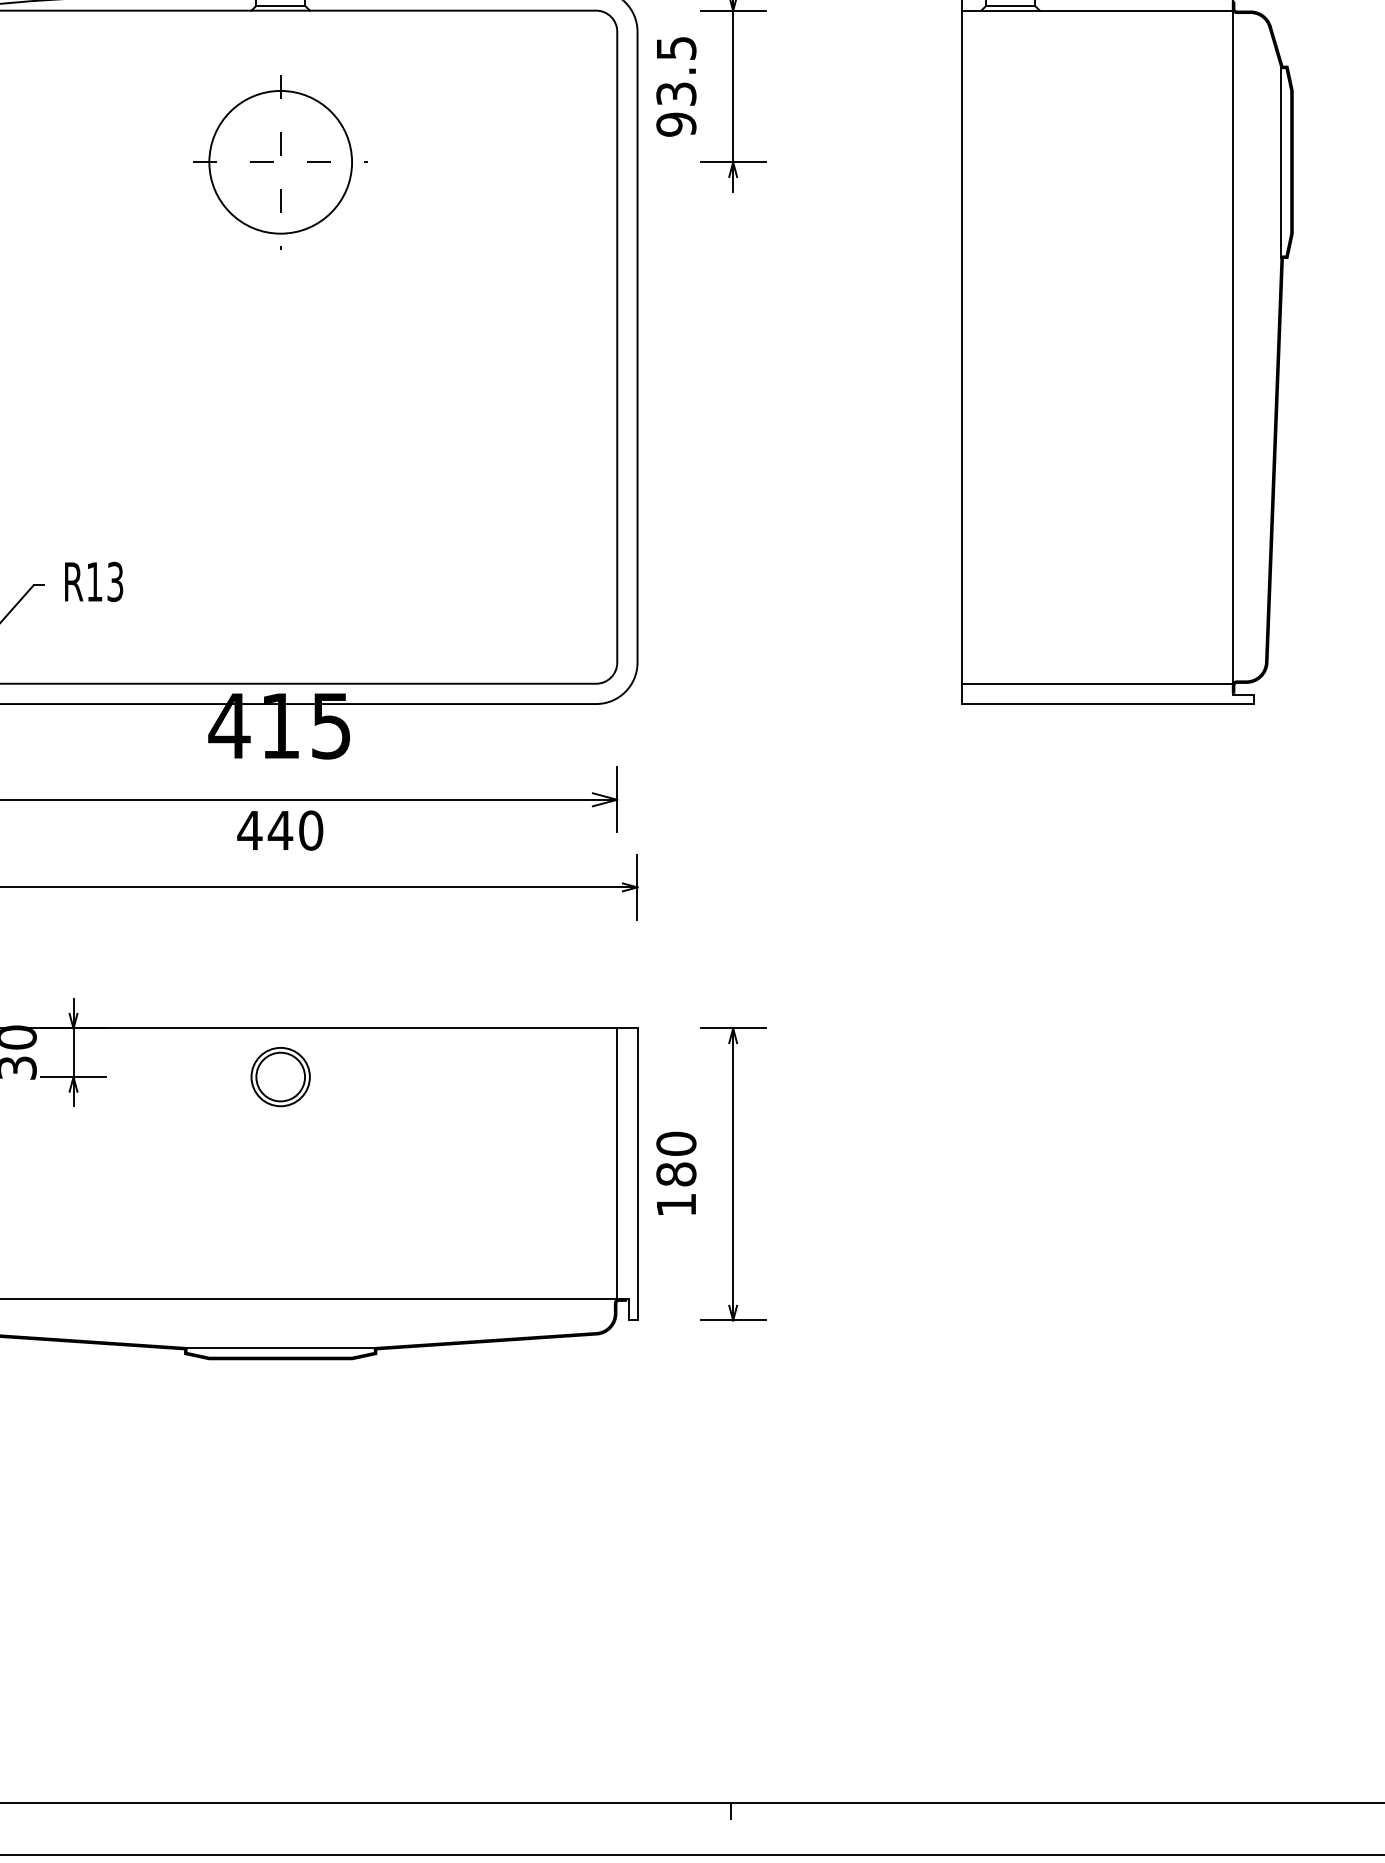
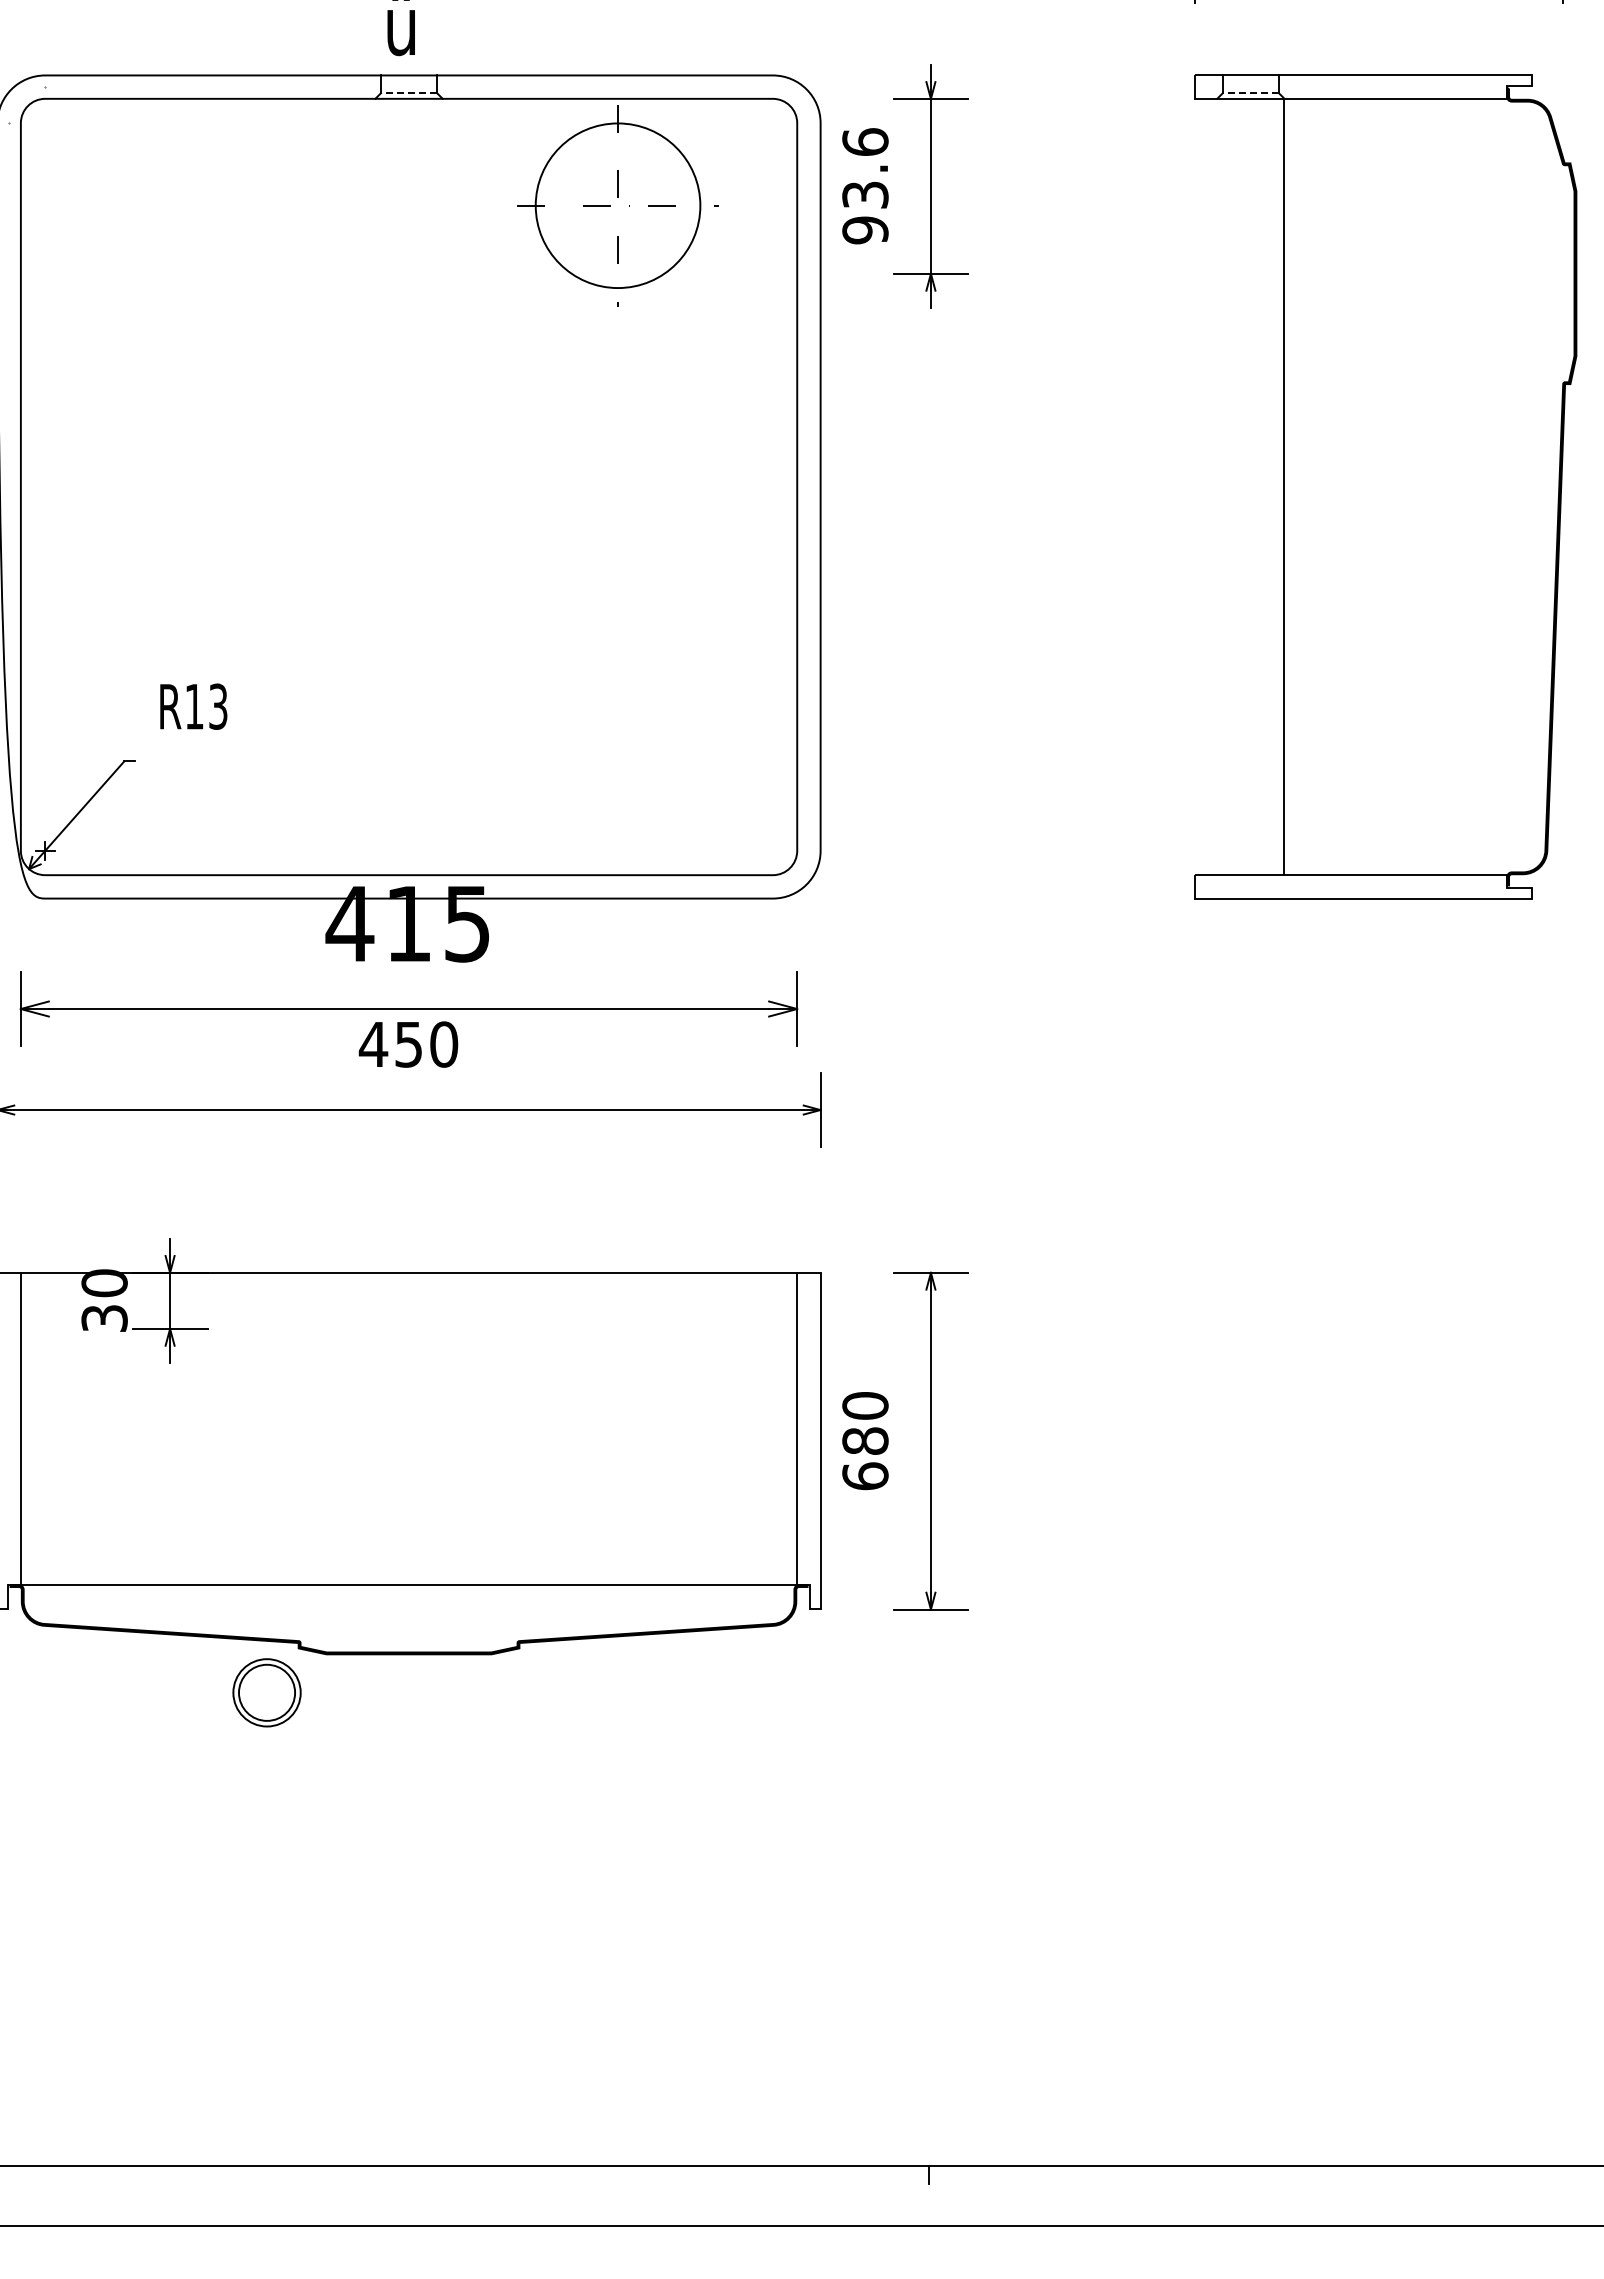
line: (280, 6) -> (408, 93), solid -> dashed
line: (1010, 6) -> (1250, 93), solid -> dashed
text: (676, 47) -> (865, 141), 93.5 -> 93.6
part: (280, 162) -> (617, 205), moved
line: (1281, 162) -> (1563, 274), removed
line: (961, 346) -> (1283, 486), moved
line: (1233, 346) -> (1507, 486), removed
text: (93, 581) -> (193, 706), moved
text: (280, 830) -> (408, 1044), 440 -> 450
part: (280, 1076) -> (266, 1692), moved
text: (676, 1205) -> (865, 1476), 180 -> 680
line: (280, 1348) -> (408, 1641), removed

